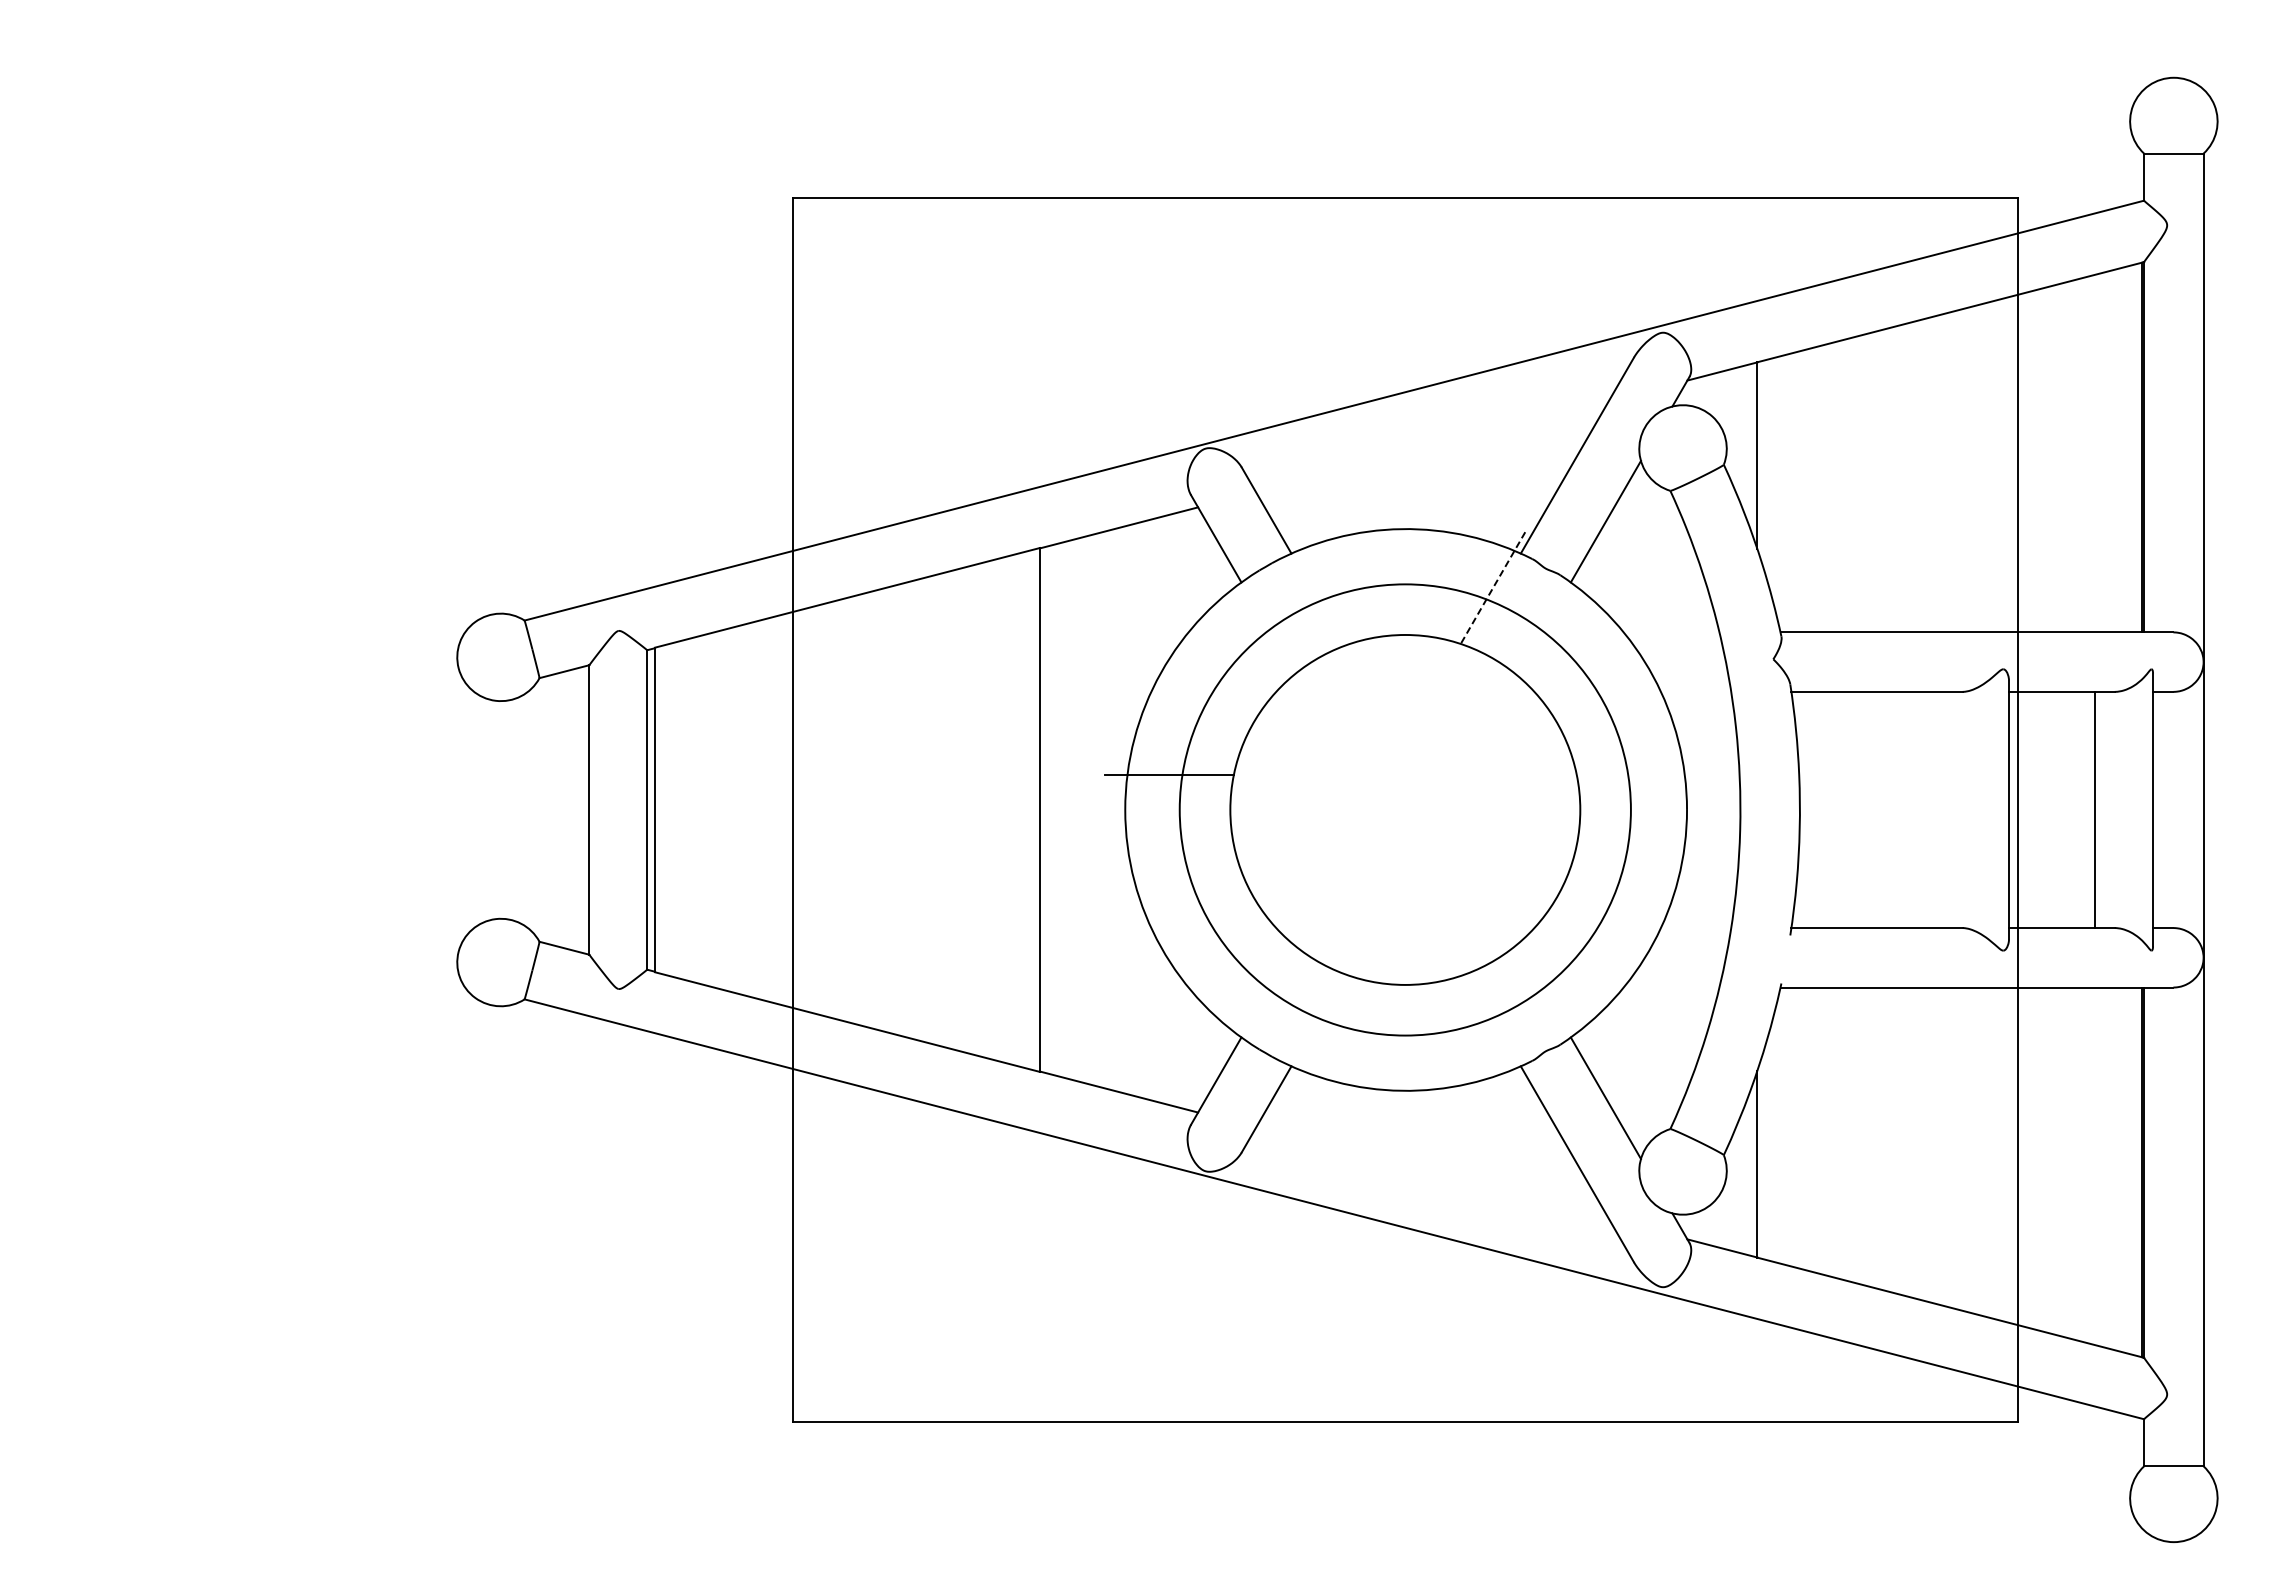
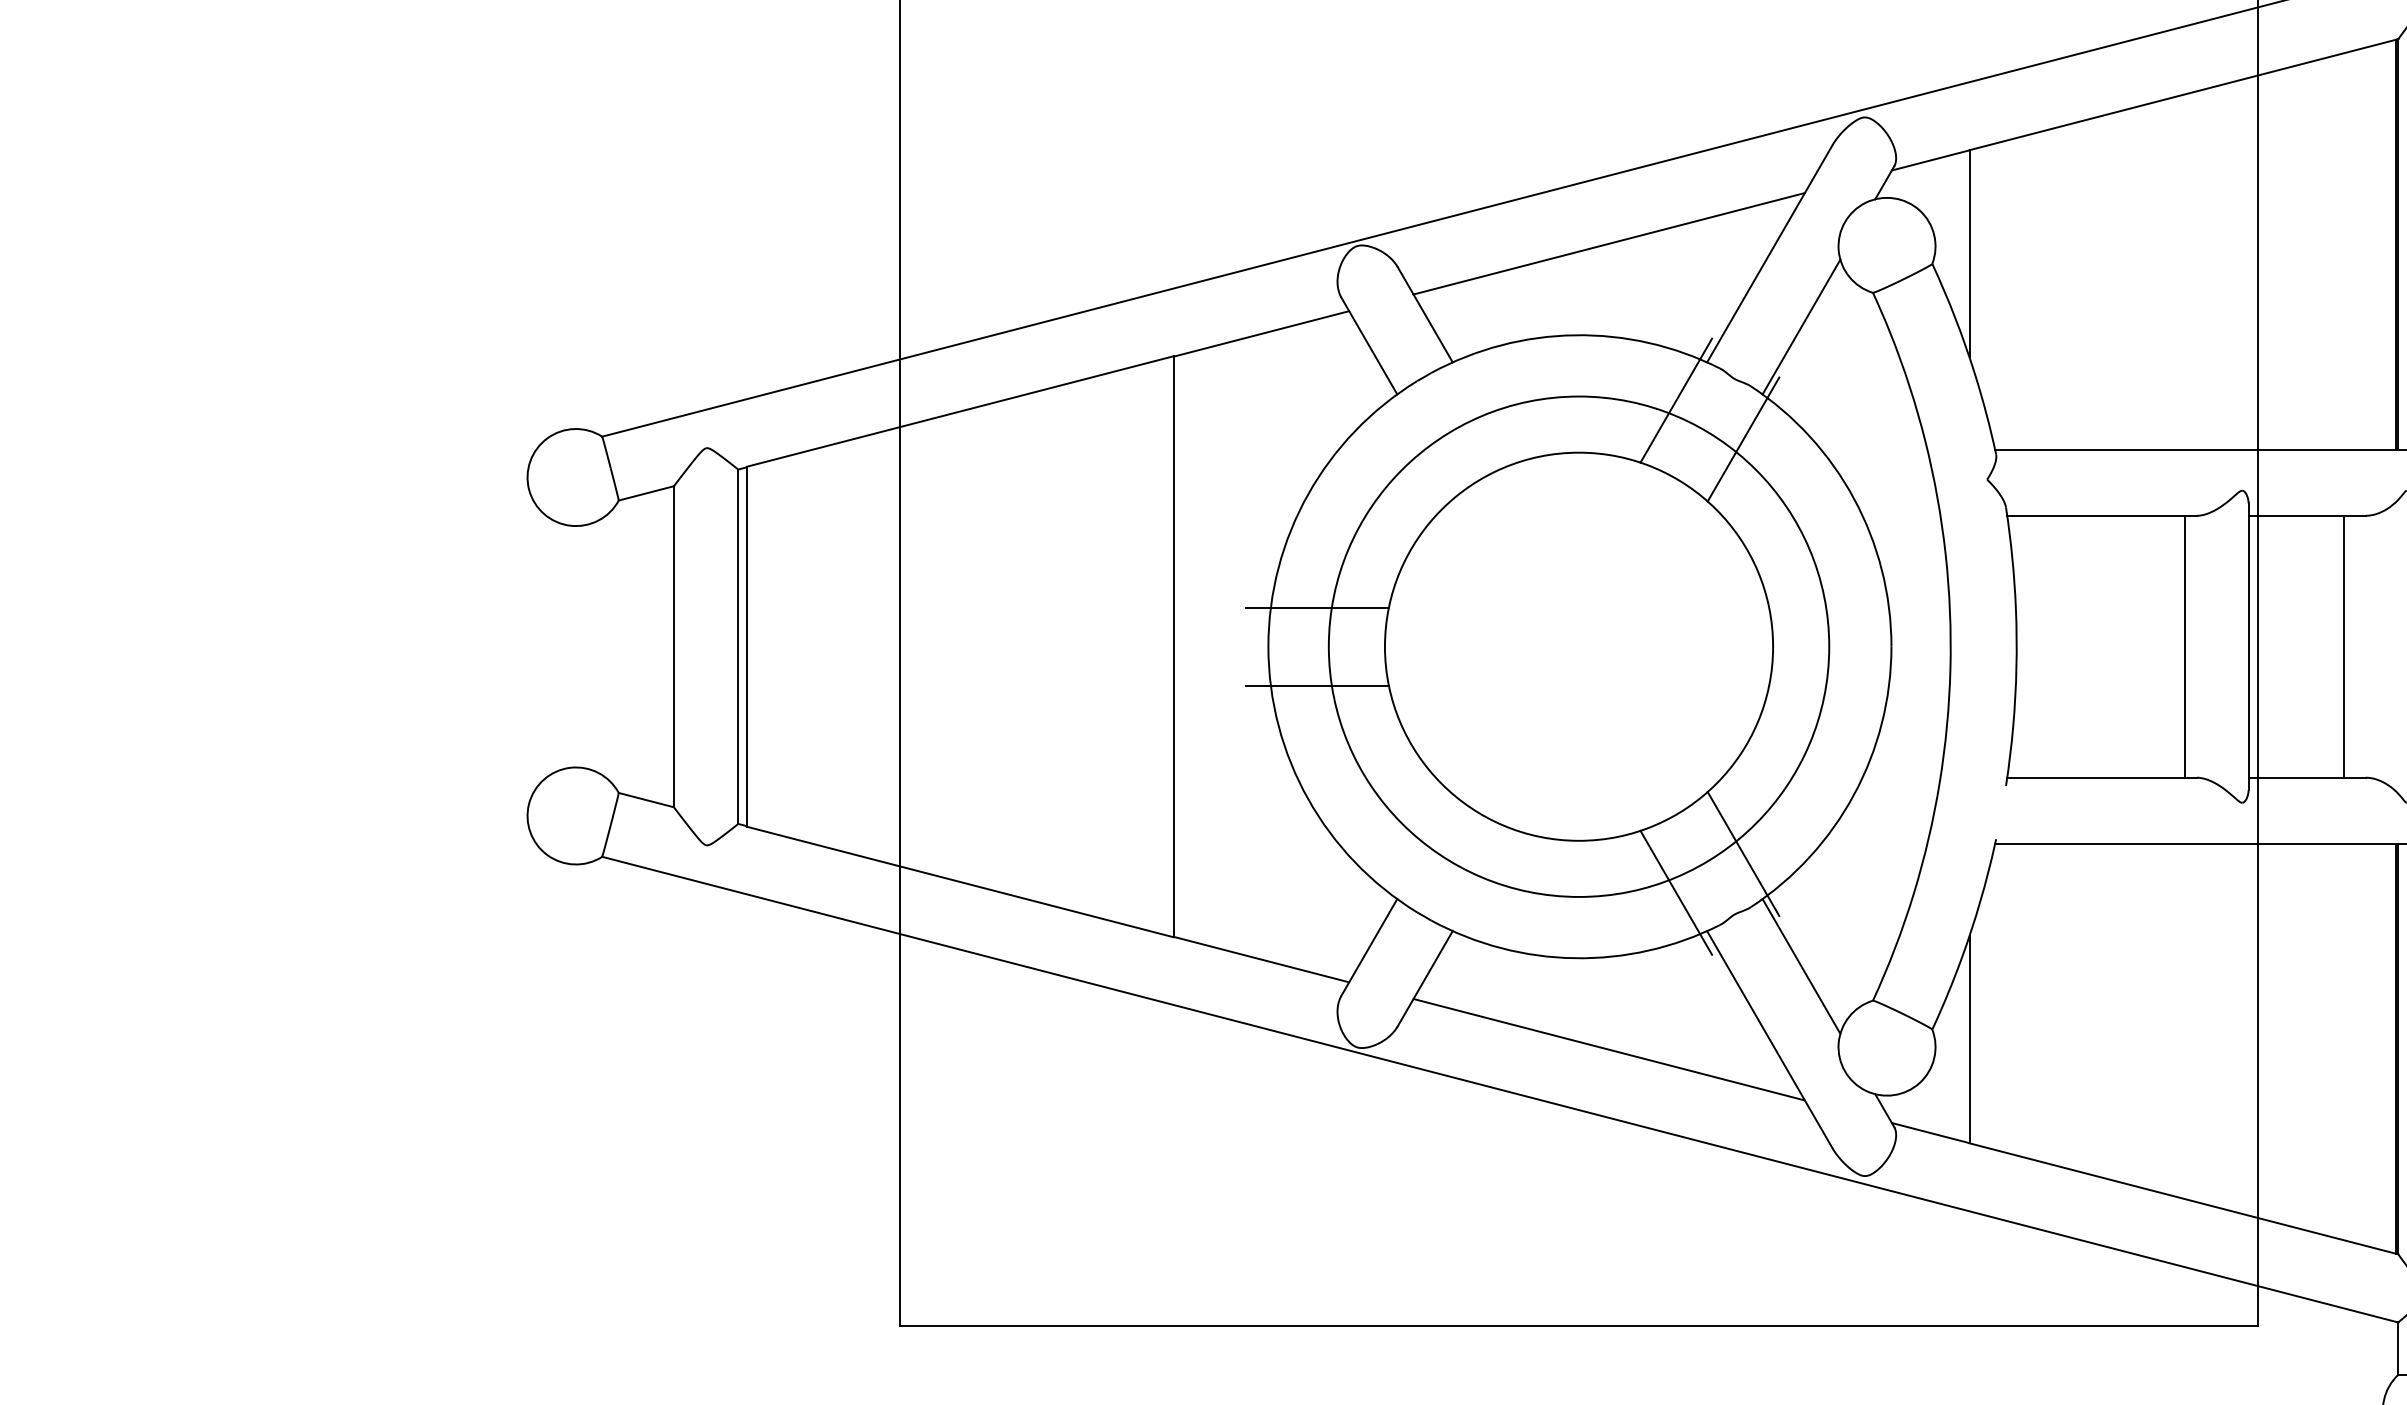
line: (1432, 446) -> (1609, 243), added
line: (1493, 588) -> (1676, 401), dashed -> solid
line: (1553, 623) -> (1743, 439), added
line: (1951, 809) -> (2184, 646), added
line: (1168, 844) -> (1316, 685), added
line: (1553, 996) -> (1743, 853), added
line: (1492, 1031) -> (1675, 892), added
line: (1432, 1173) -> (1609, 1049), added

